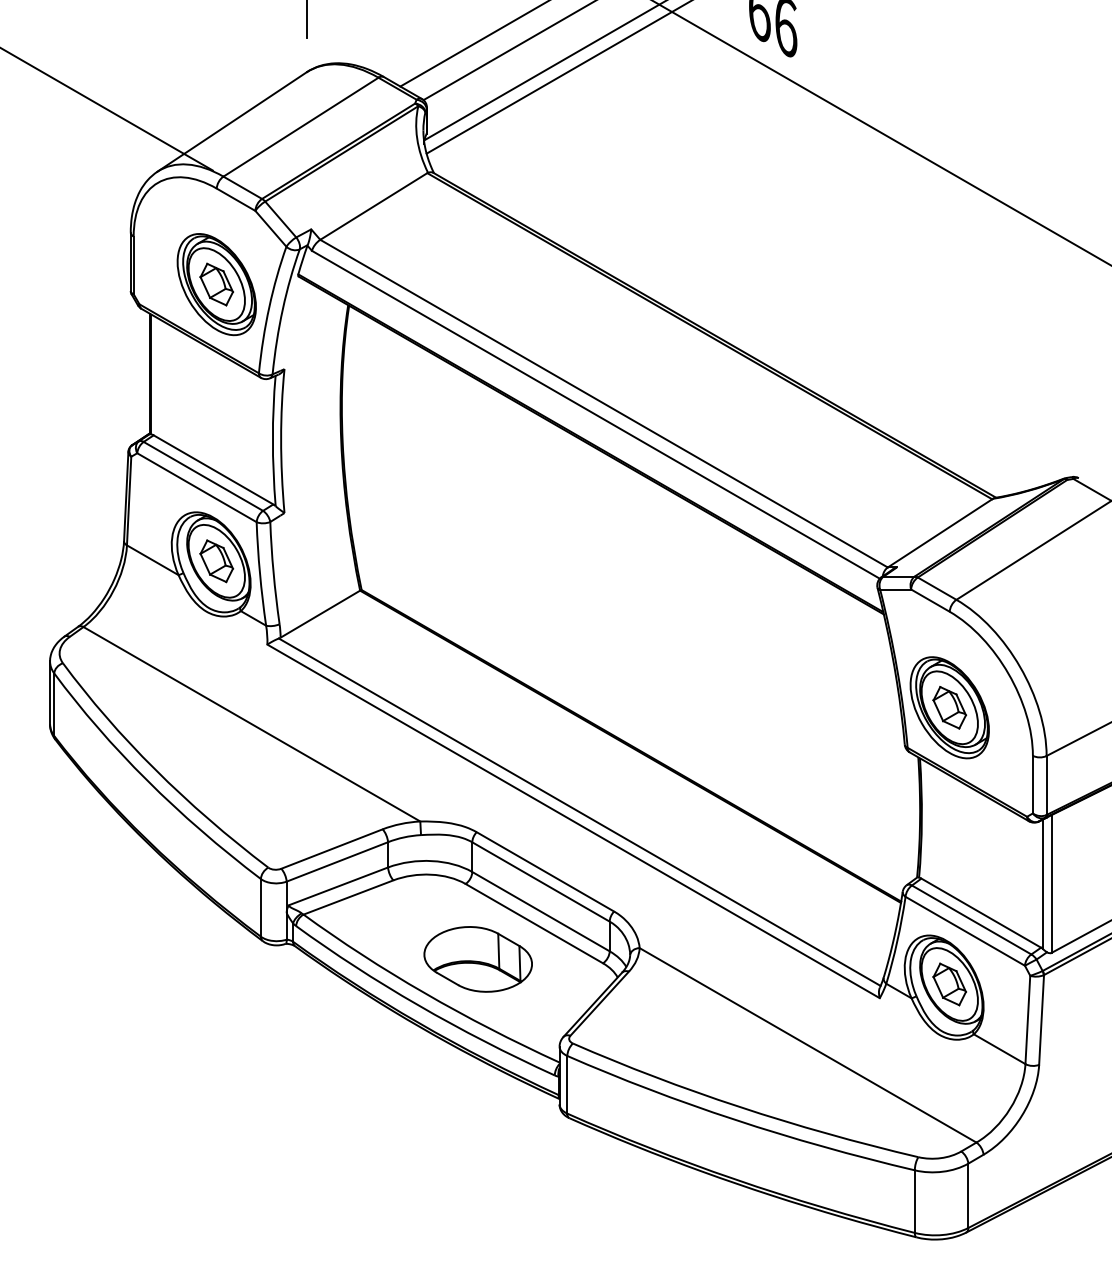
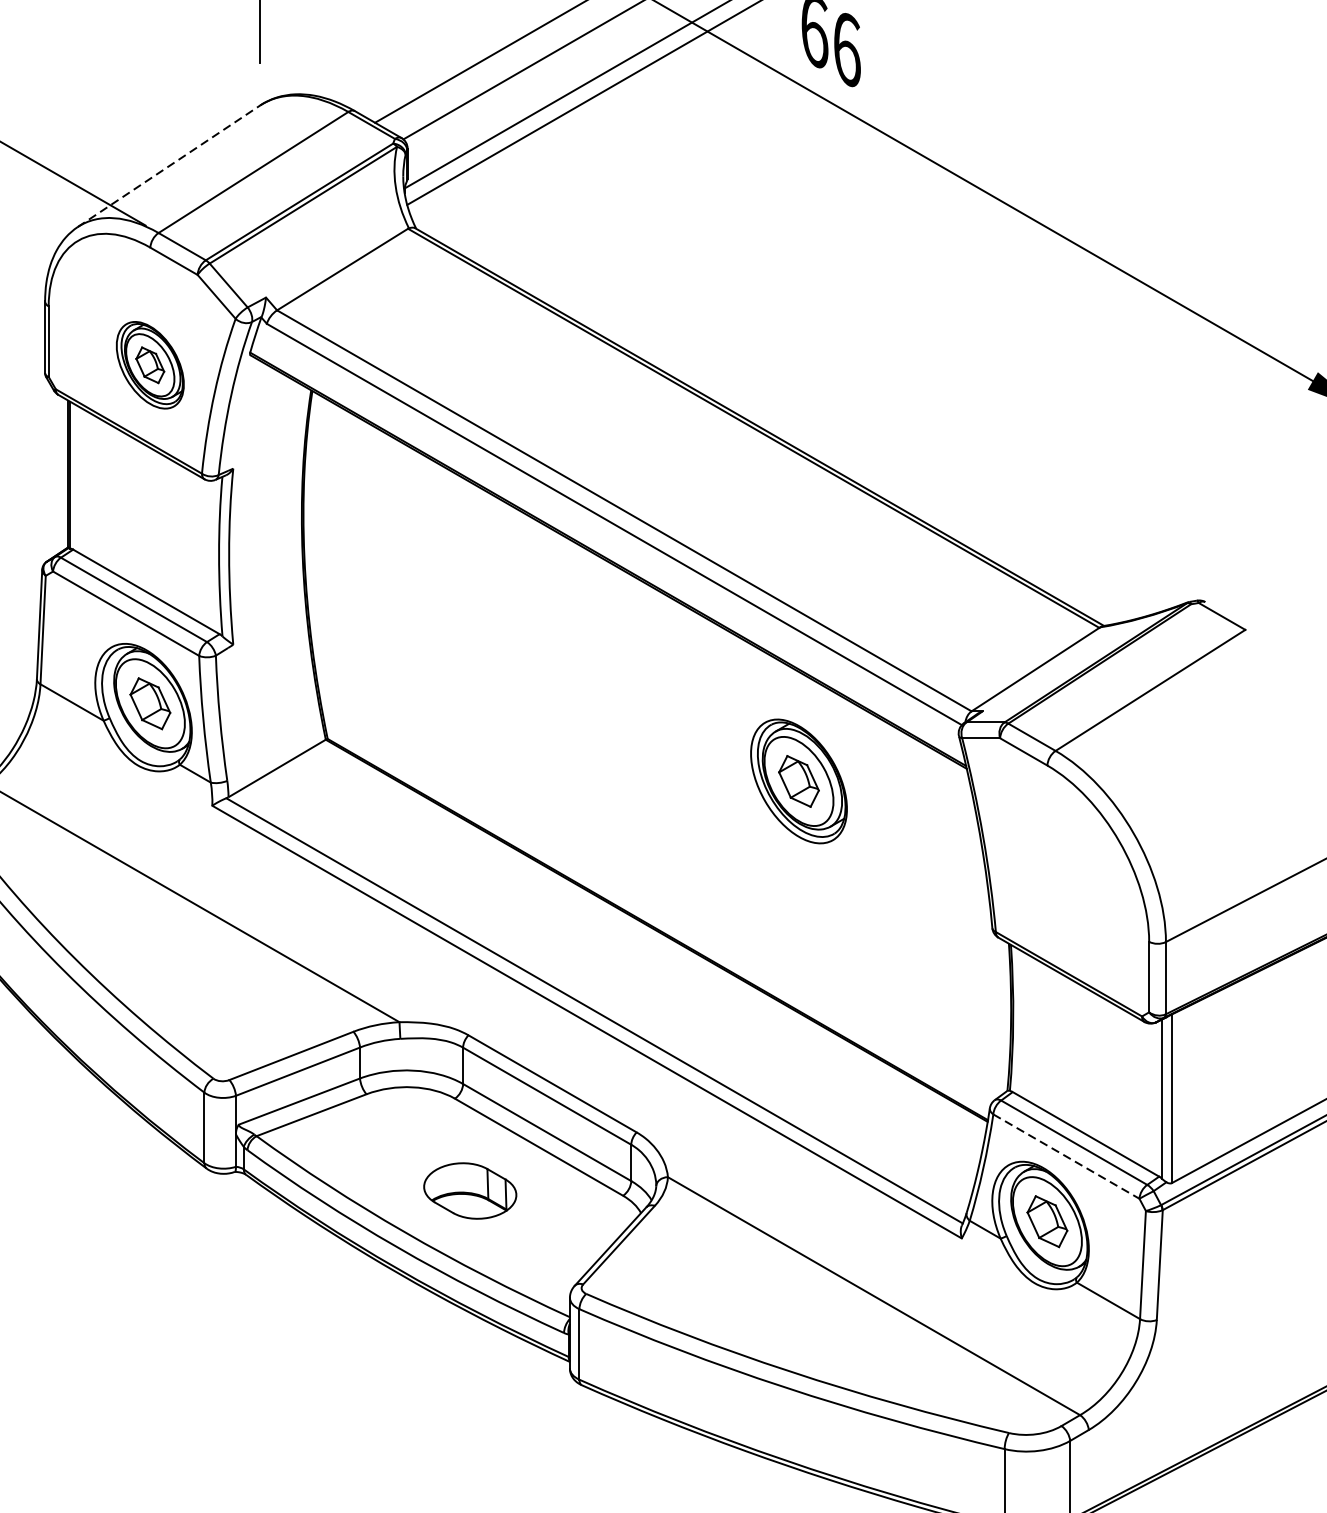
line: (231, 122) -> (168, 166), solid -> dashed
part: (216, 284) -> (150, 365), size x0.7
part: (949, 707) -> (798, 781), moved
line: (965, 931) -> (1066, 1156), solid -> dashed
part: (477, 959) -> (469, 1191), size x0.7

